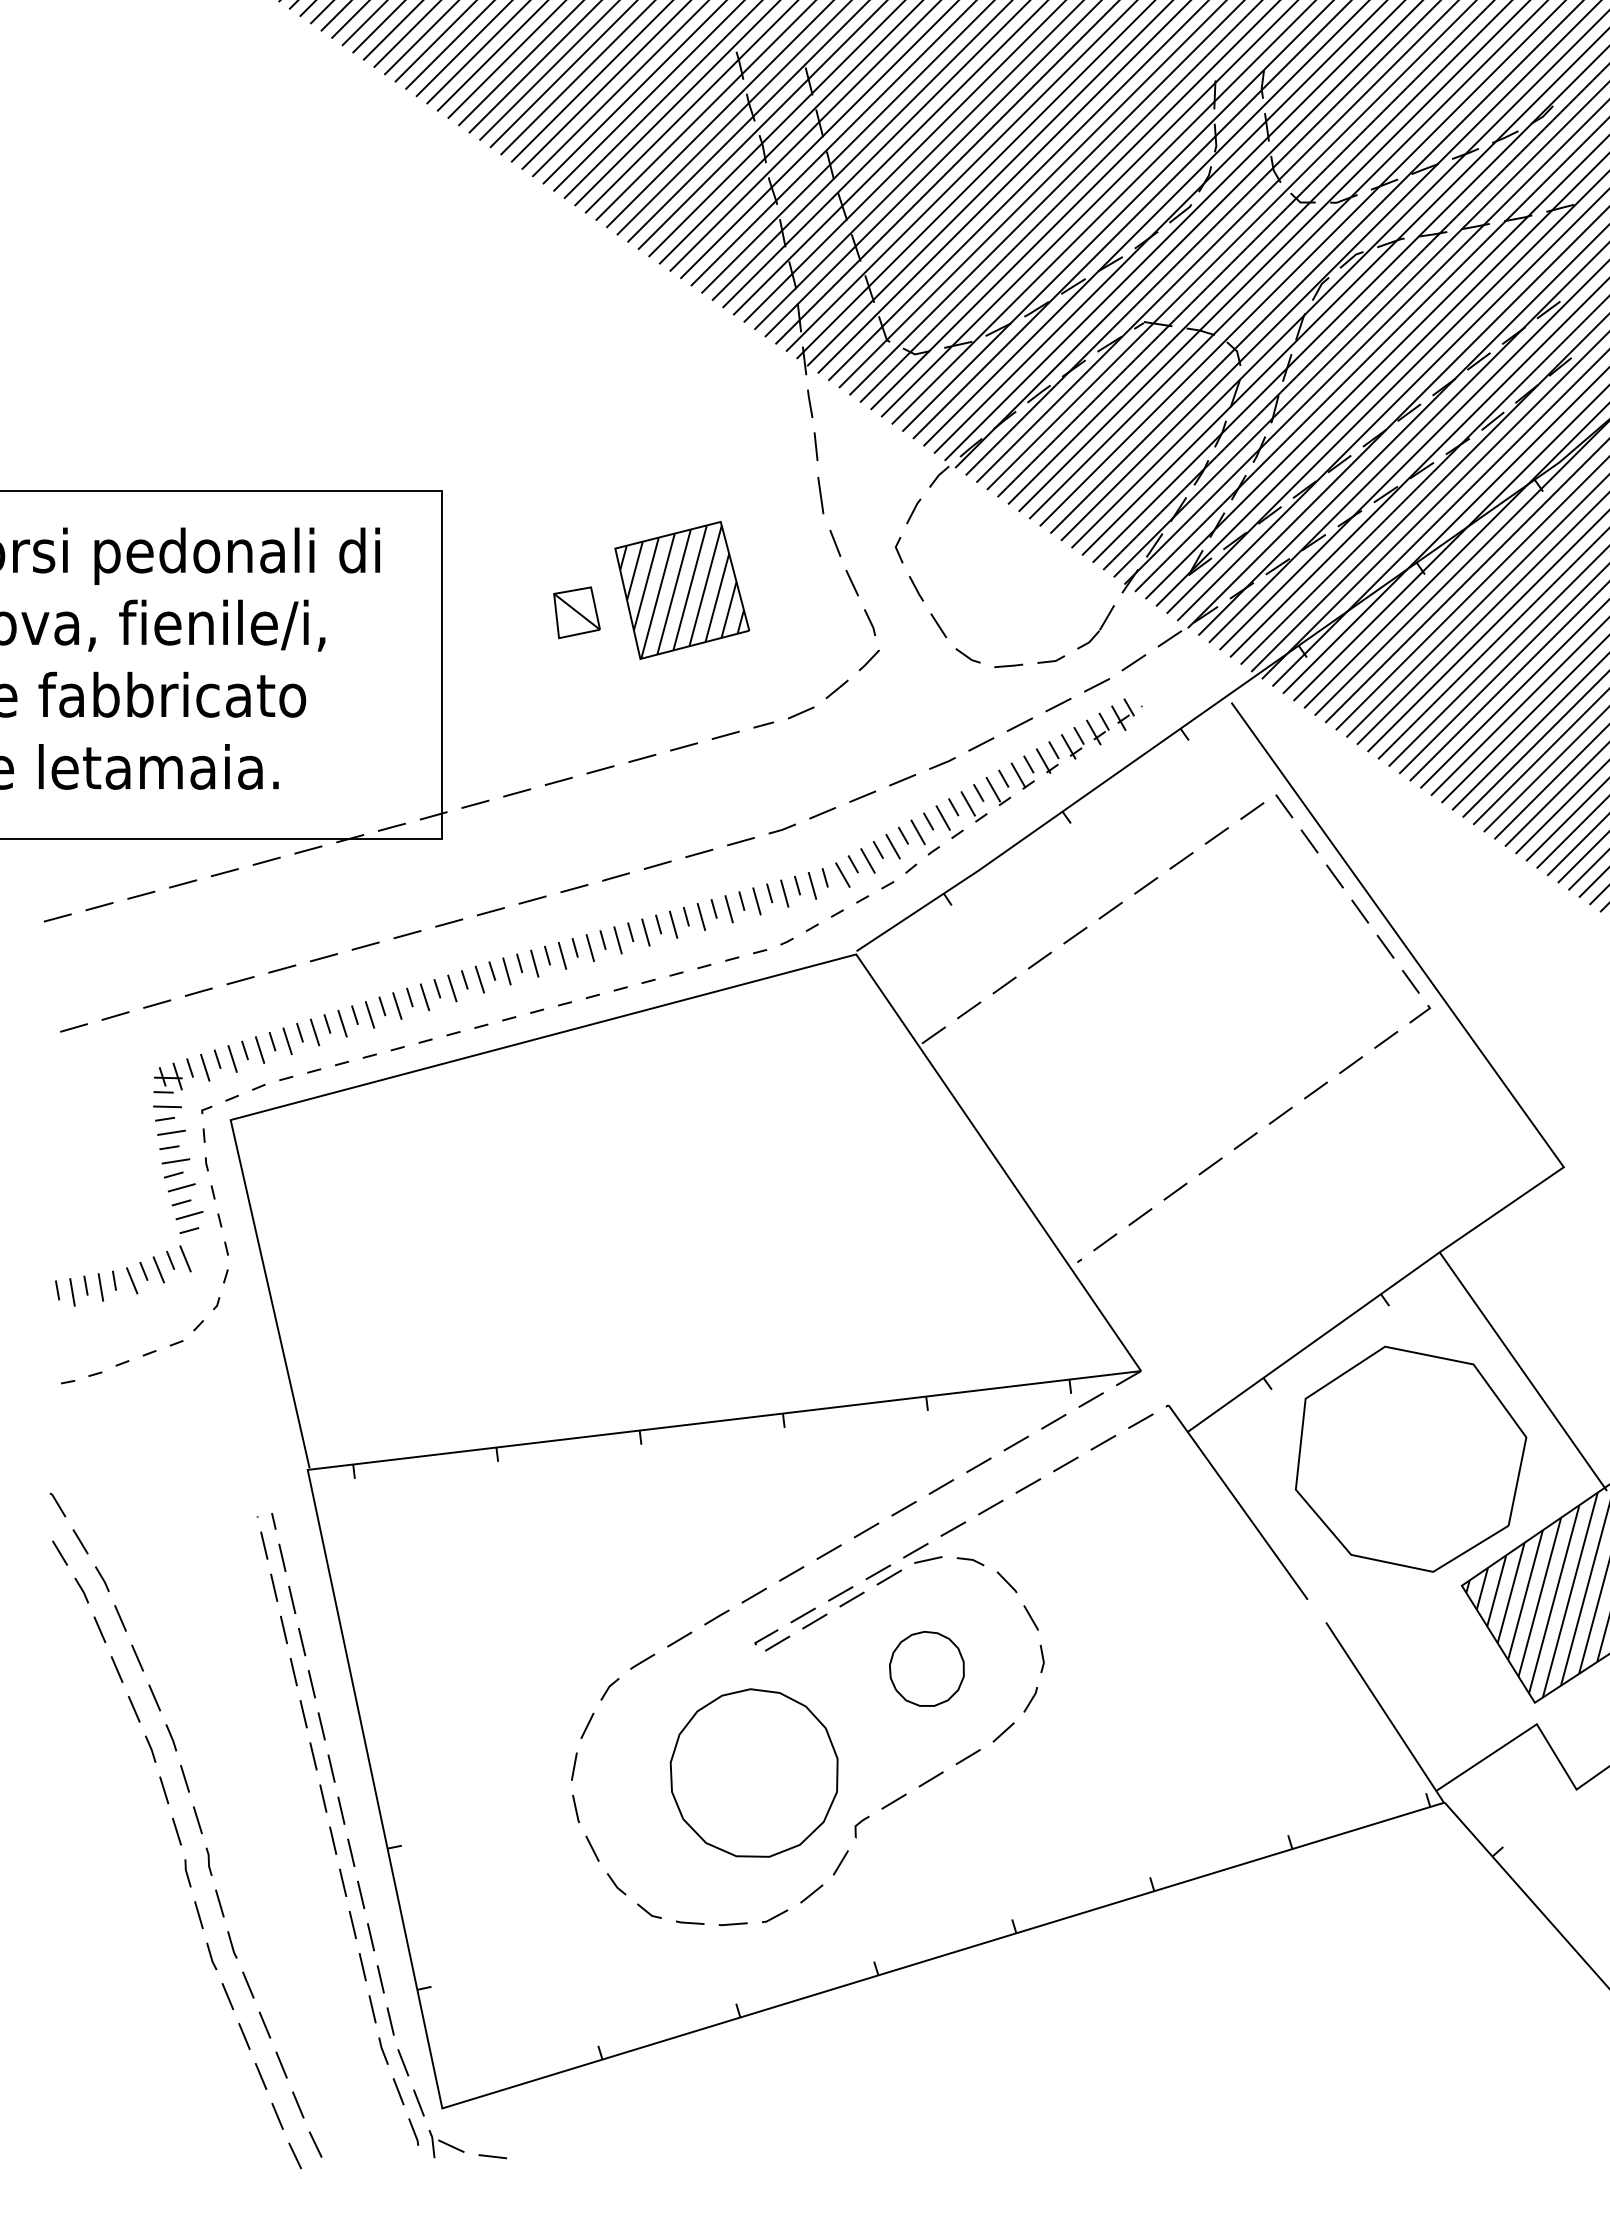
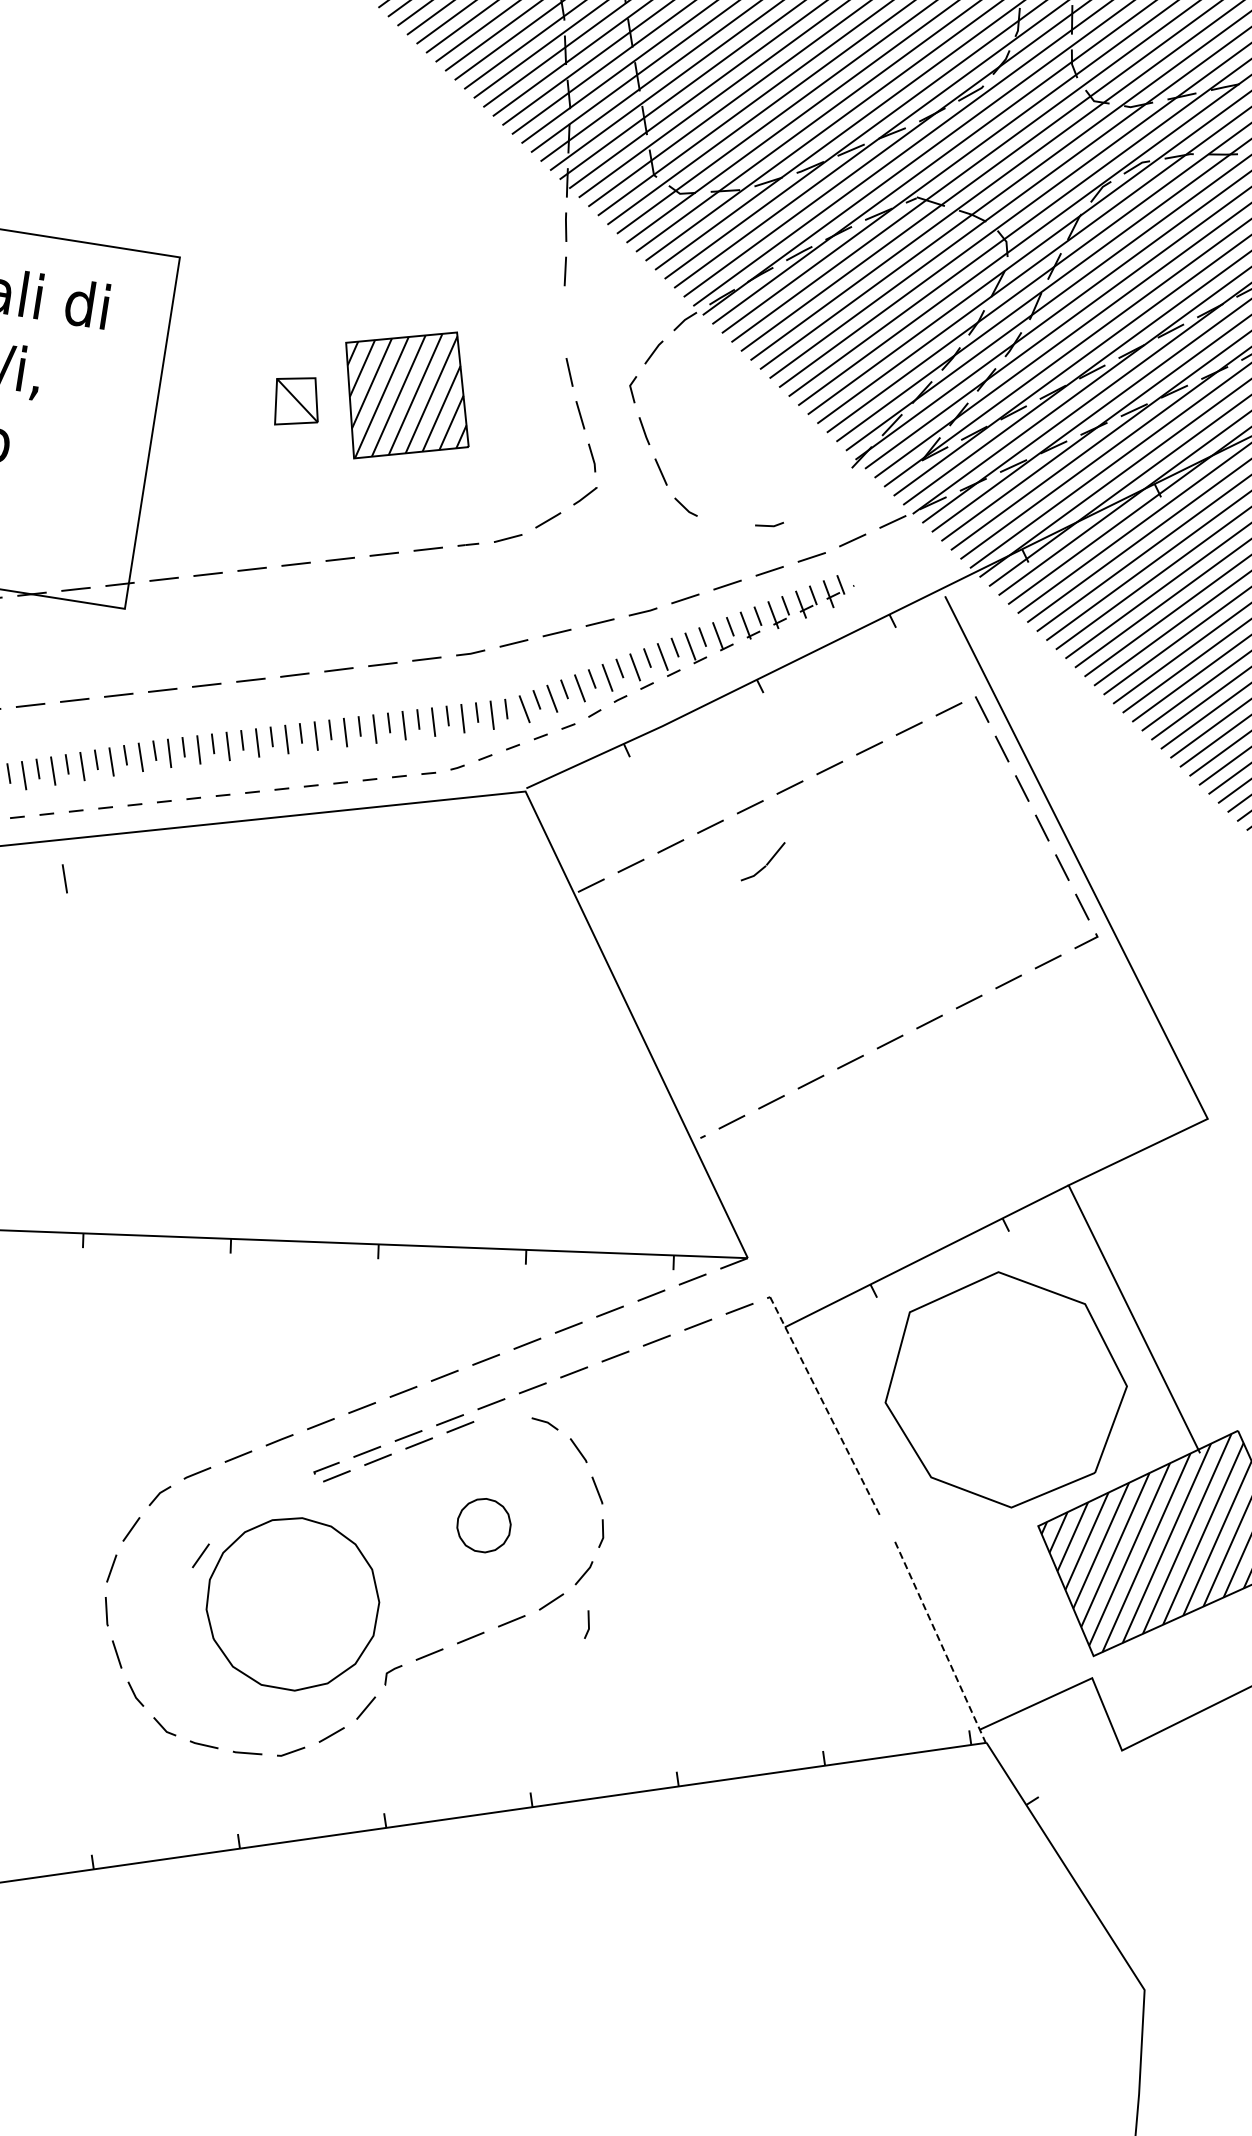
line: (820, 495) -> (562, 321), removed
part: (1095, 627) -> (762, 861), moved
line: (1008, 665) -> (725, 523), removed
line: (424, 1108) -> (64, 878), added
line: (1238, 1502) -> (825, 1406), solid -> dashed
line: (928, 1559) -> (502, 1415), removed
part: (926, 1668) -> (483, 1525), size x0.7
line: (1385, 1712) -> (940, 1642), solid -> dashed
line: (658, 1740) -> (201, 1555), added
line: (1042, 1748) -> (588, 1624), added

